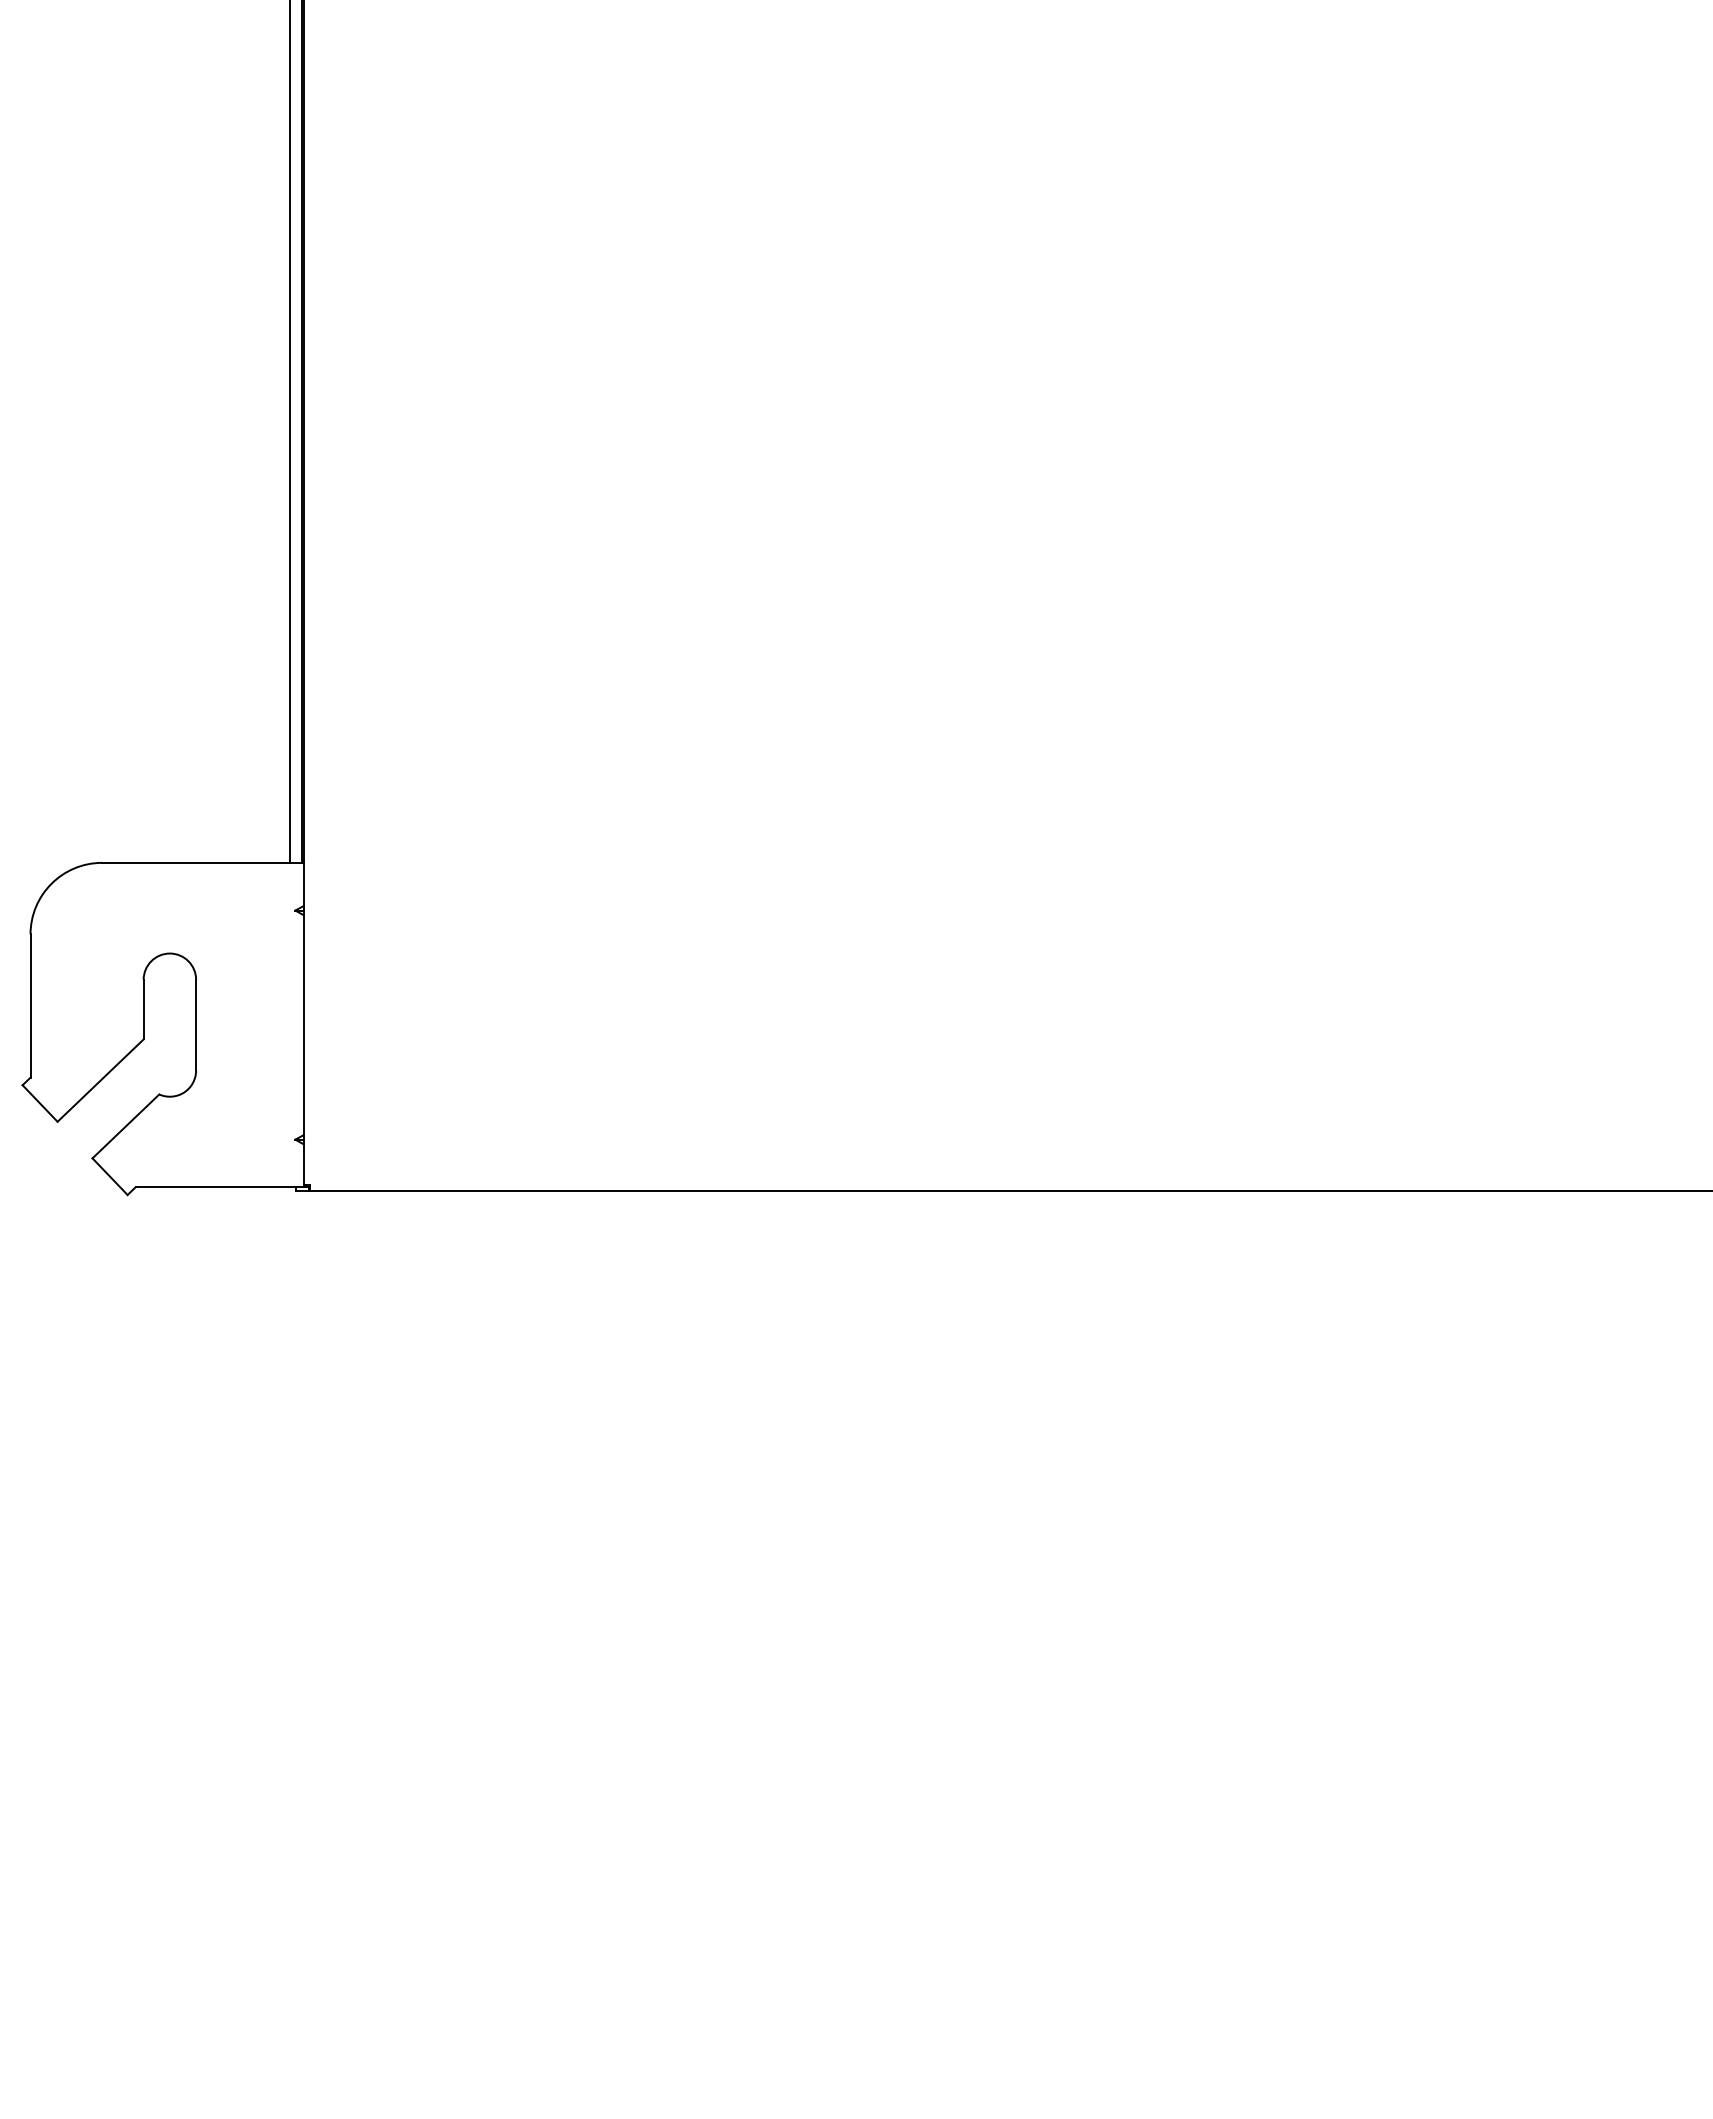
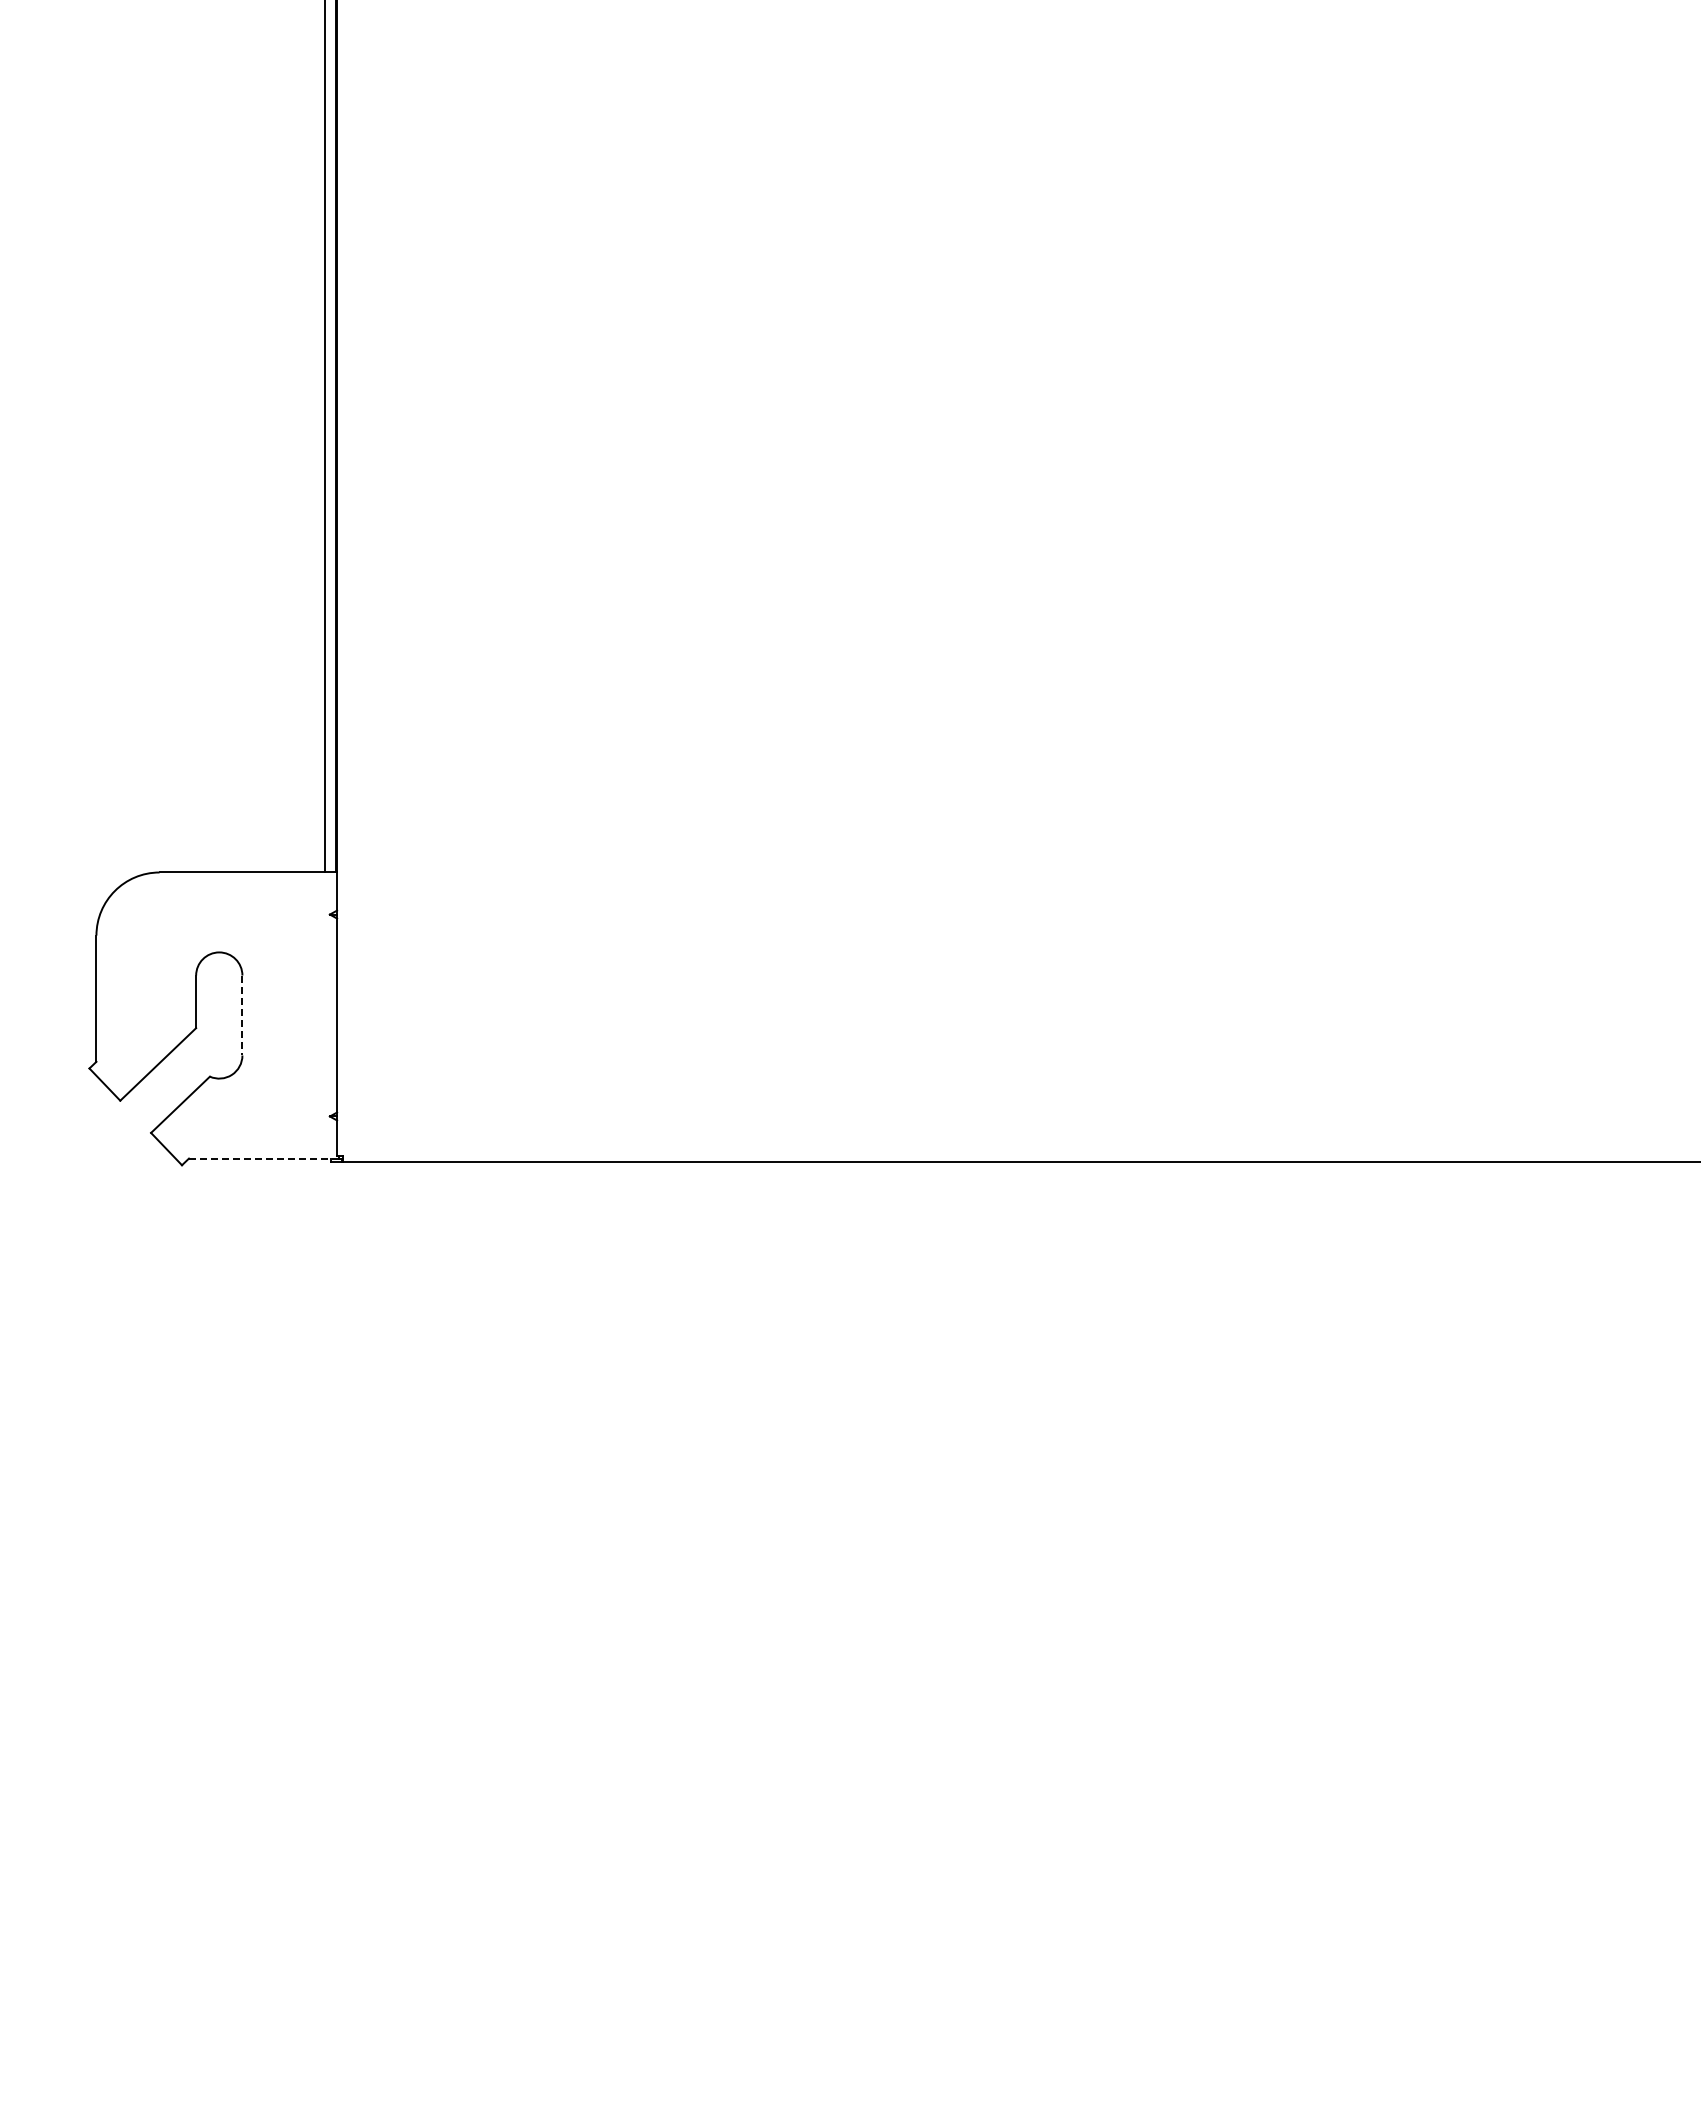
line: (196, 1025) -> (242, 1015), solid -> dashed
line: (221, 1187) -> (264, 1158), solid -> dashed

